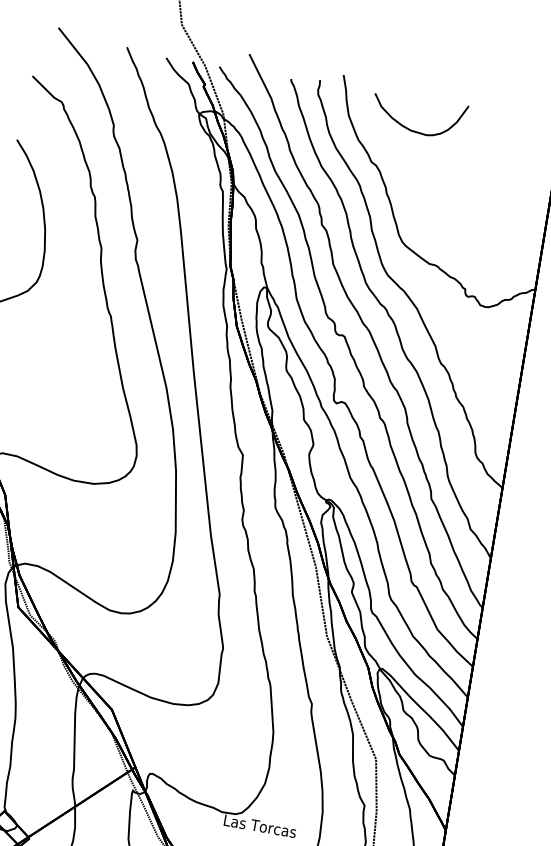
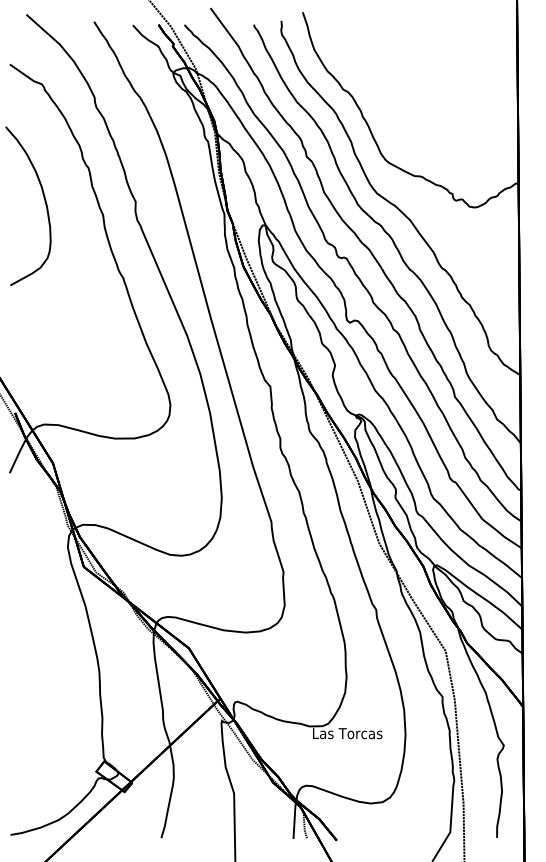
curve: (413, 129) -> (377, 52), removed

